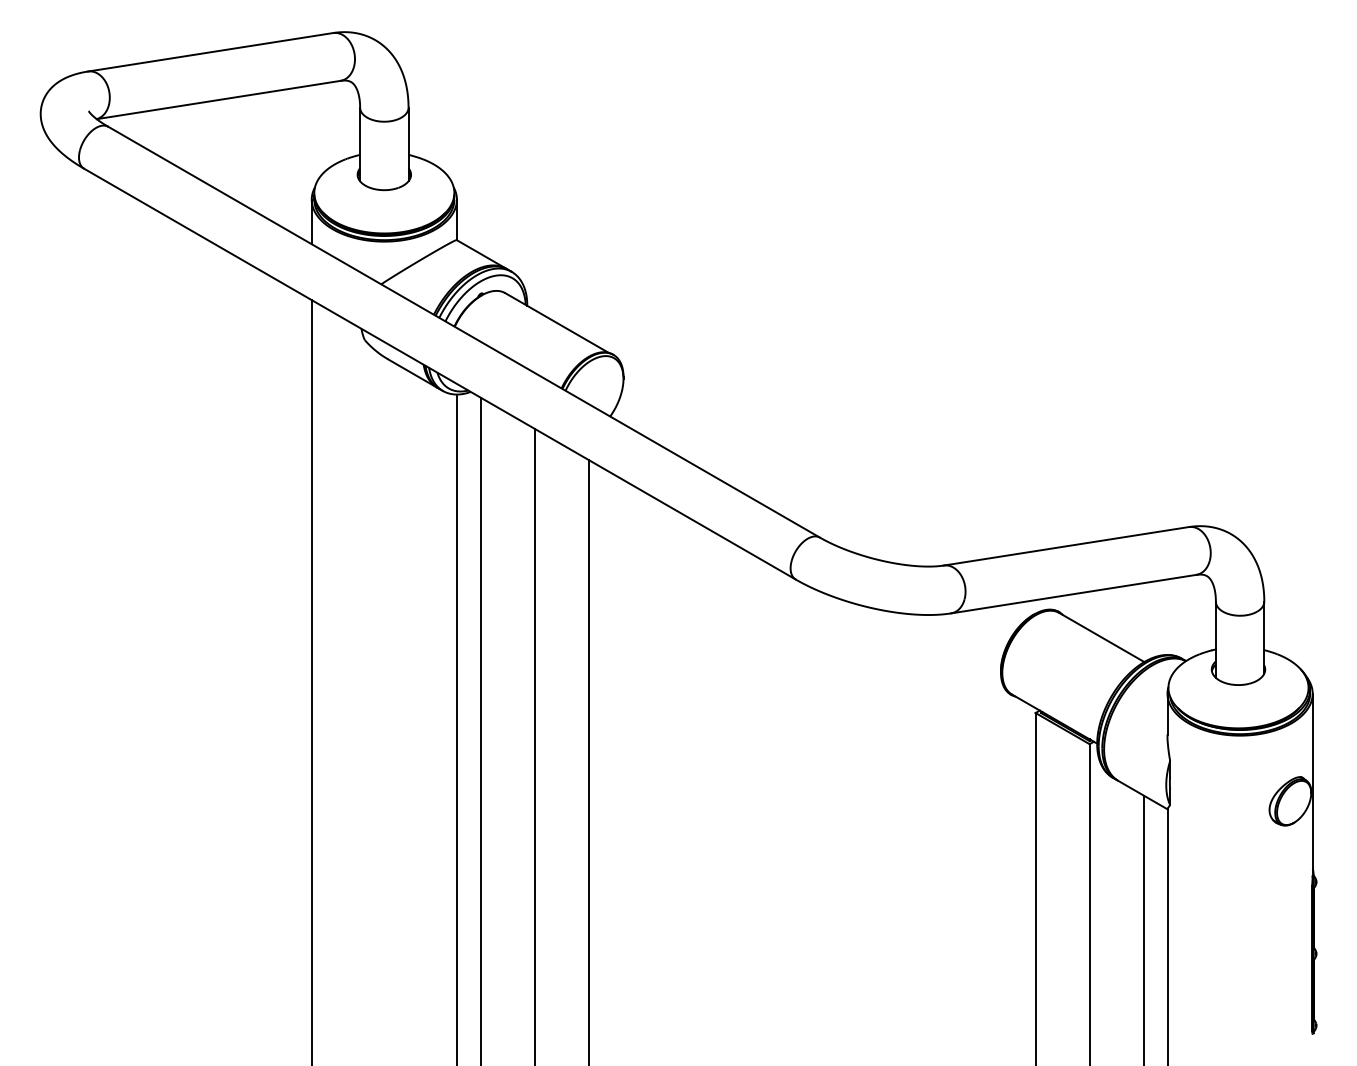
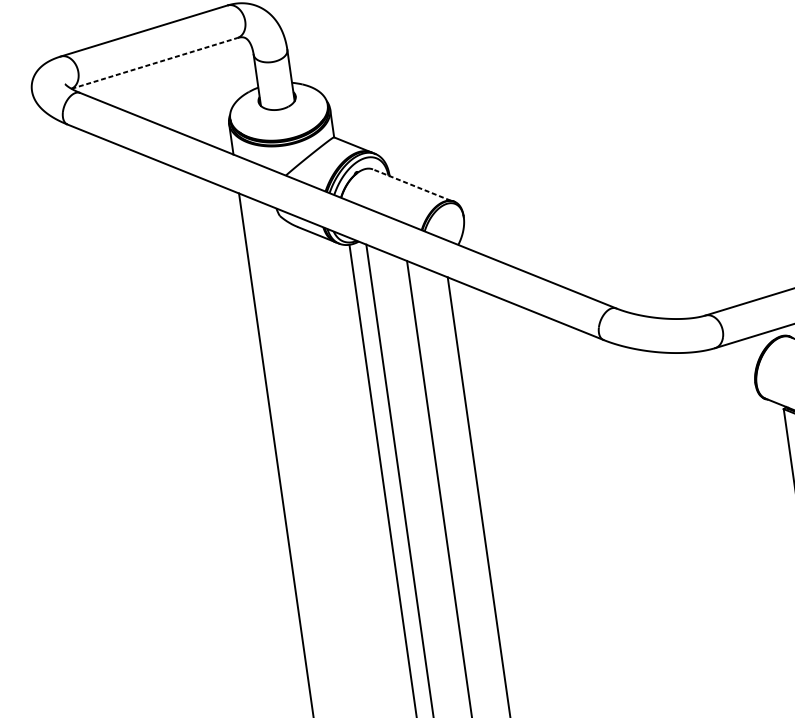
line: (219, 99) -> (154, 62), solid -> dashed
line: (556, 322) -> (411, 184), solid -> dashed

